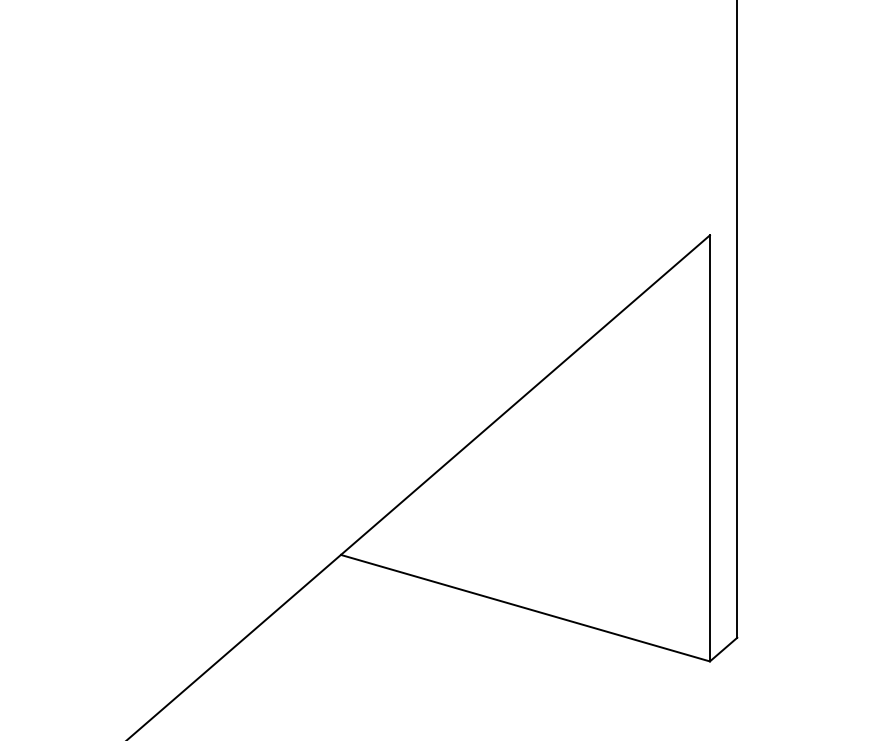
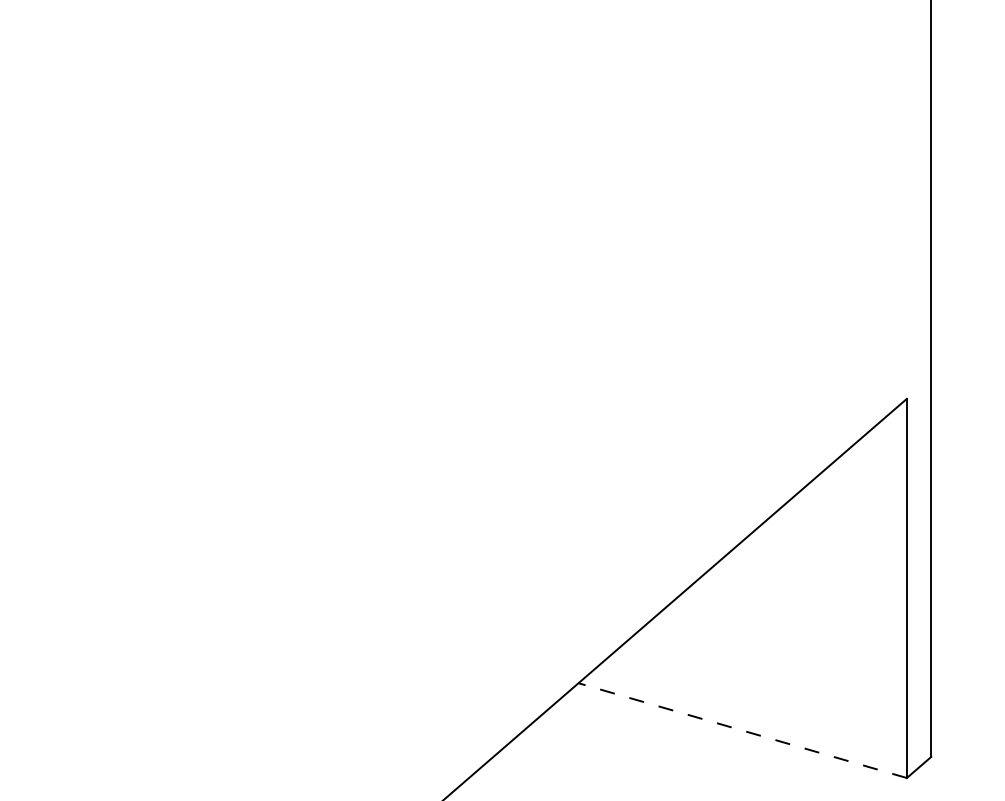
line: (525, 608) -> (742, 730), solid -> dashed

